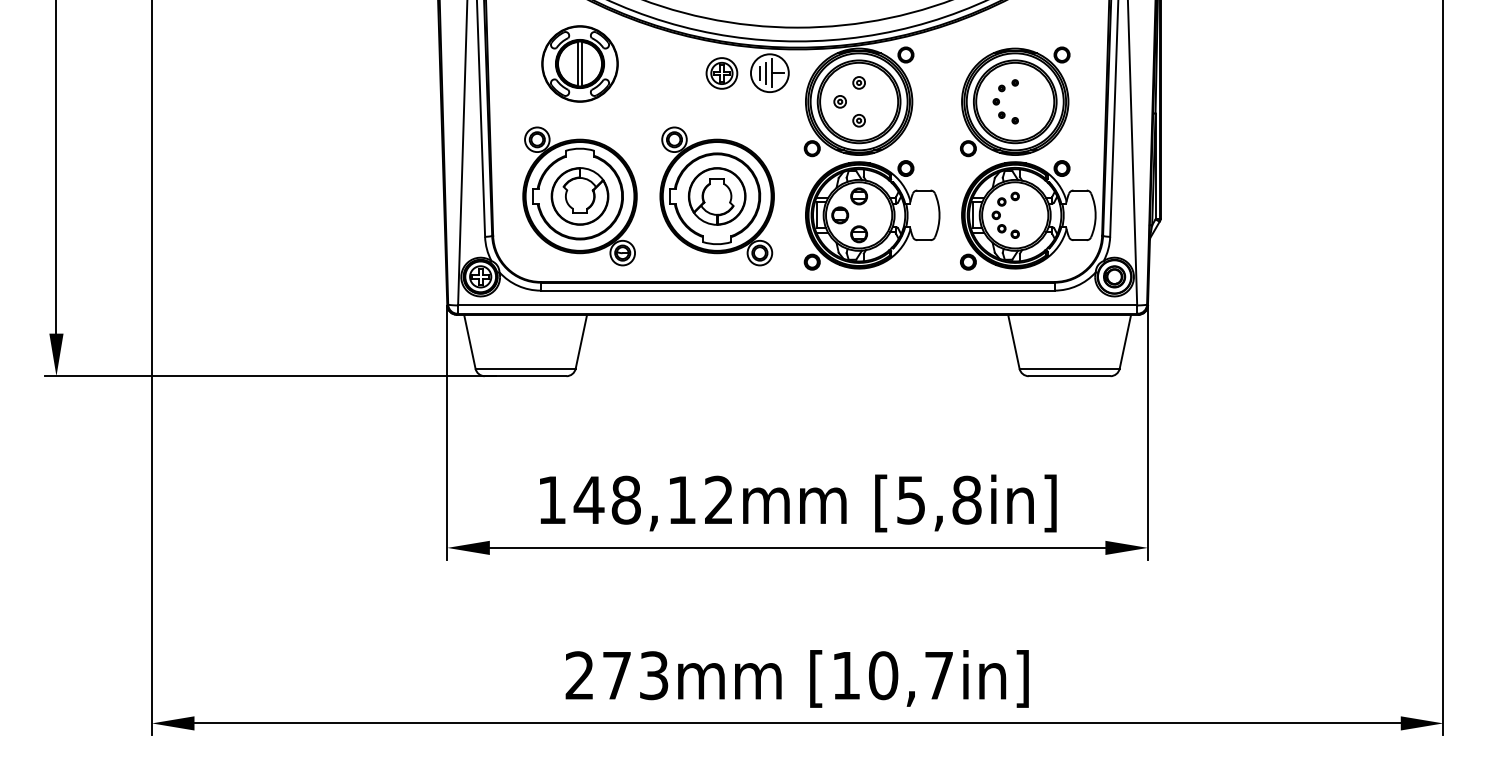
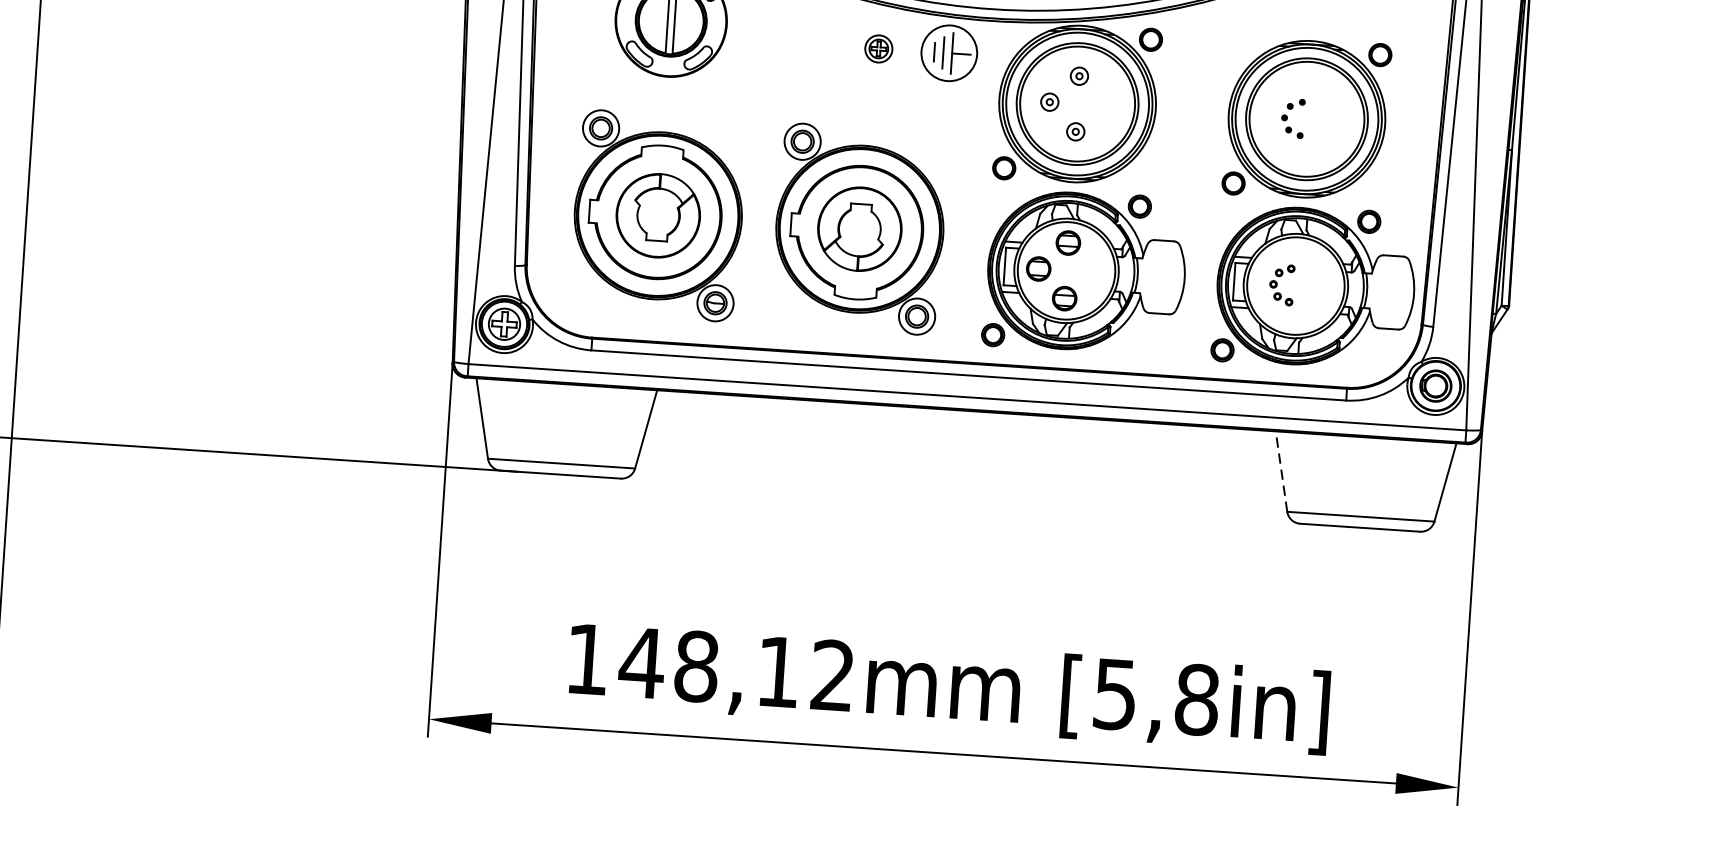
part: (721, 73) -> (878, 48), size x0.6
part: (1005, 101) -> (1292, 117), size x0.6
part: (1005, 214) -> (1281, 283), size x0.6
line: (1013, 341) -> (1281, 471), solid -> dashed

